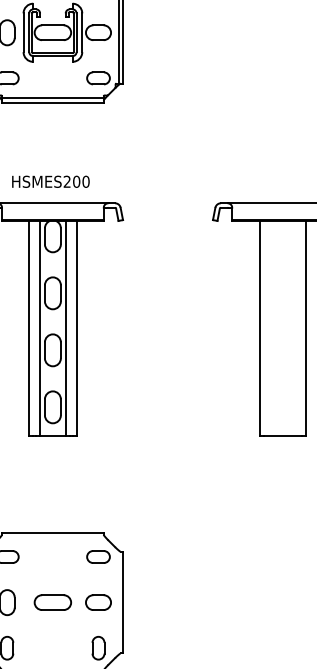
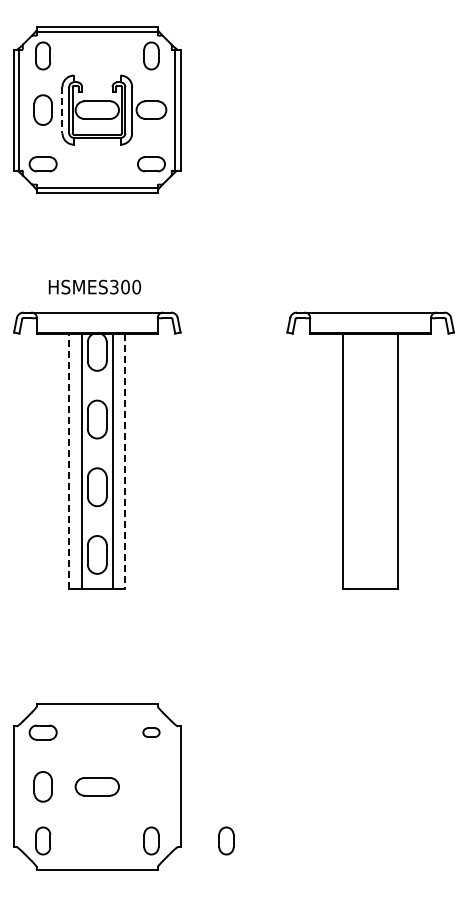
line: (23, 33) -> (62, 110), solid -> dashed
text: (67, 182) -> (114, 287), HSMES200 -> HSMES300
line: (29, 328) -> (69, 461), solid -> dashed
line: (76, 328) -> (125, 461), solid -> dashed
part: (98, 556) -> (151, 732), size x0.6
part: (98, 602) -> (151, 786), removed
part: (161, 647) -> (226, 840), added

